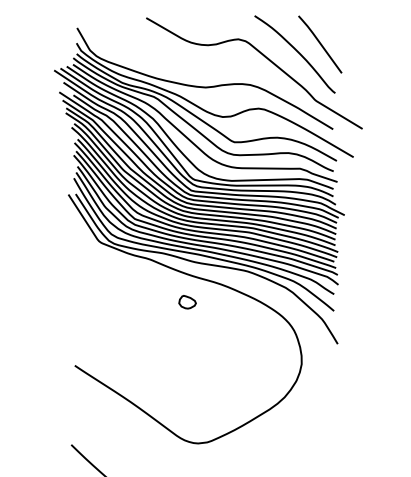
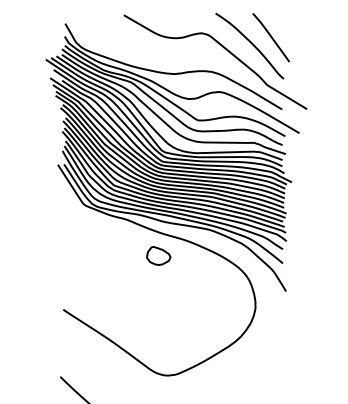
part: (187, 301) -> (158, 255), size x1.67

